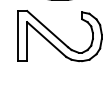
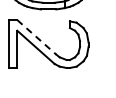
line: (48, 29) -> (37, 37), solid -> dashed

